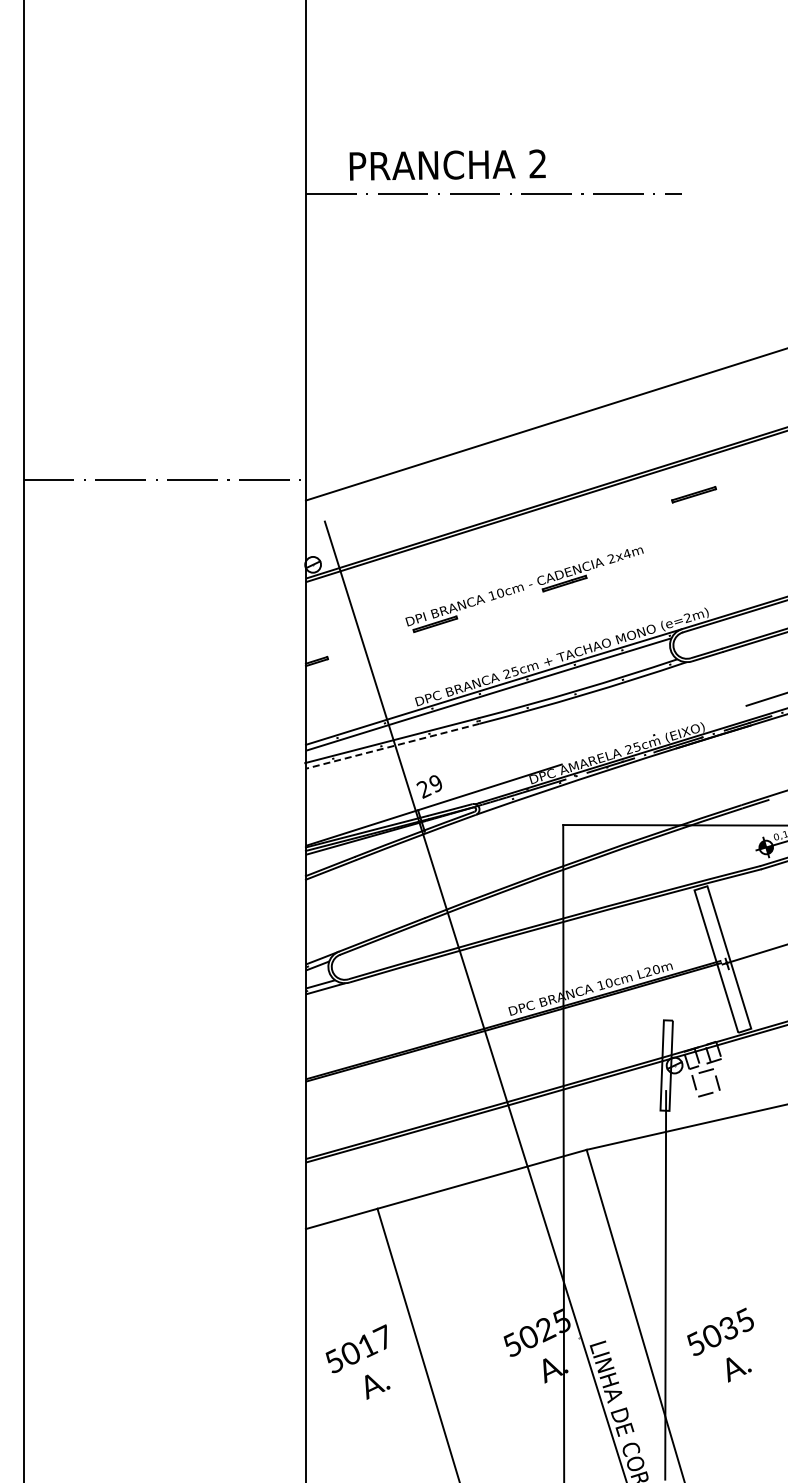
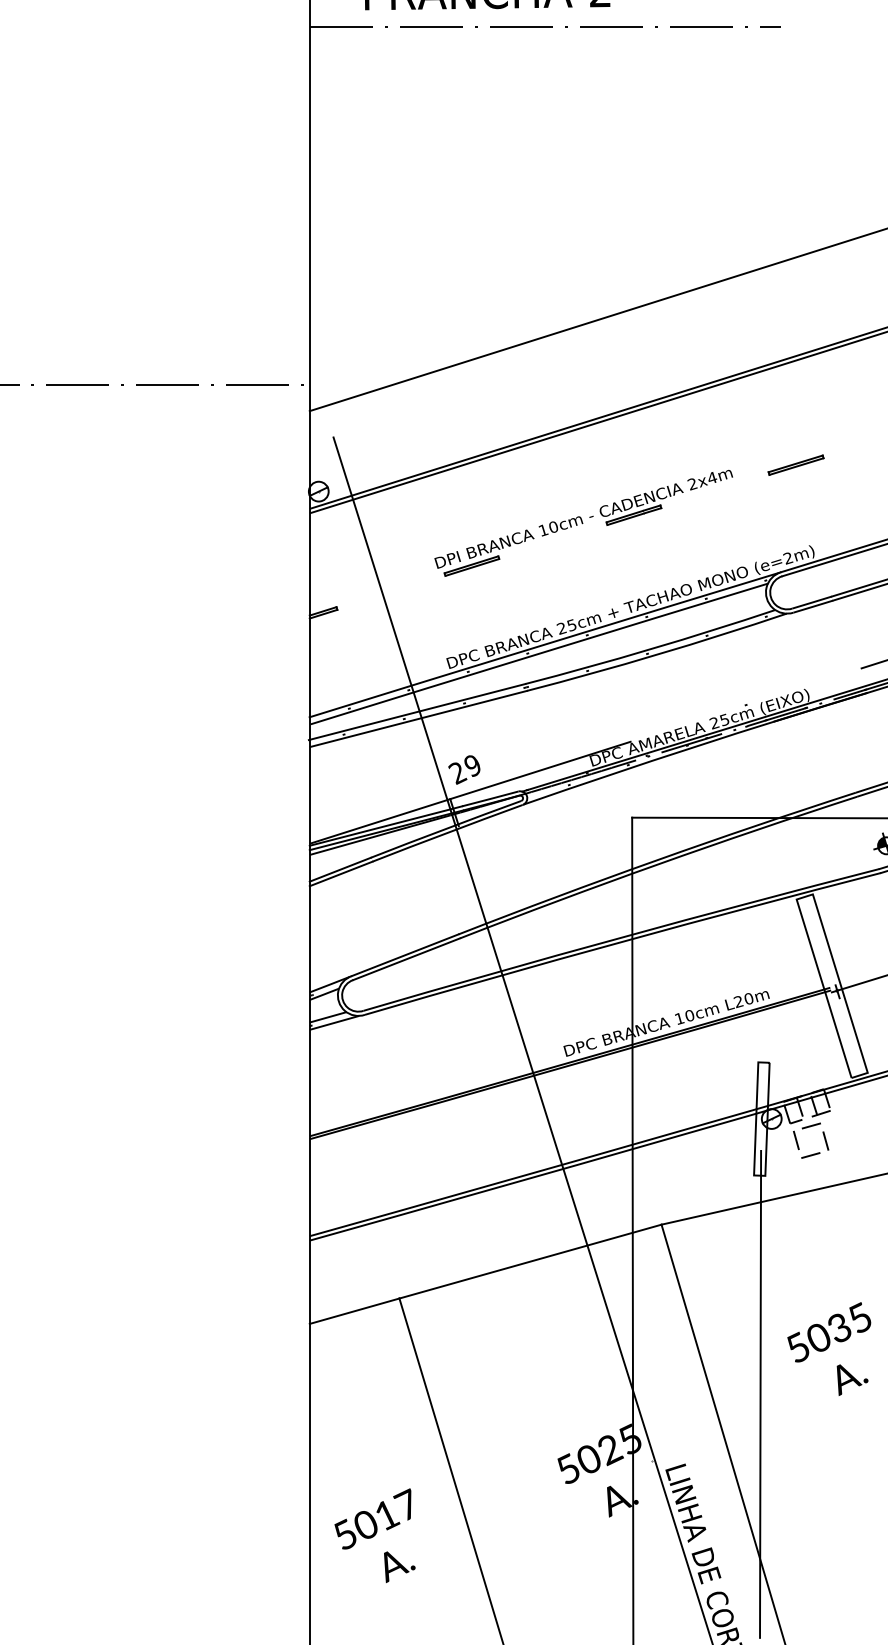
part: (693, 494) -> (795, 464), moved
line: (392, 746) -> (418, 719), dashed -> solid
text: (720, 1344) -> (829, 1348), moved
text: (357, 1361) -> (374, 1534), moved

